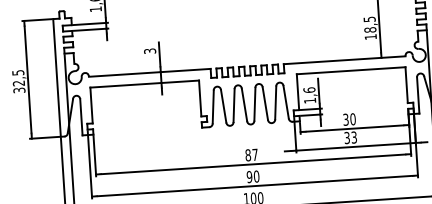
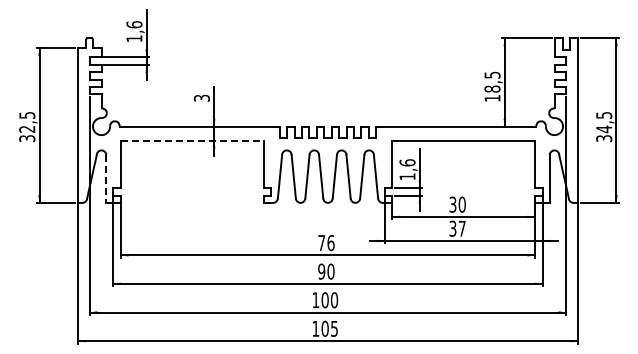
line: (144, 83) -> (192, 140), solid -> dashed
line: (81, 117) -> (106, 179), solid -> dashed
text: (353, 137) -> (461, 228), 33 -> 37
text: (251, 155) -> (326, 243), 87 -> 76

